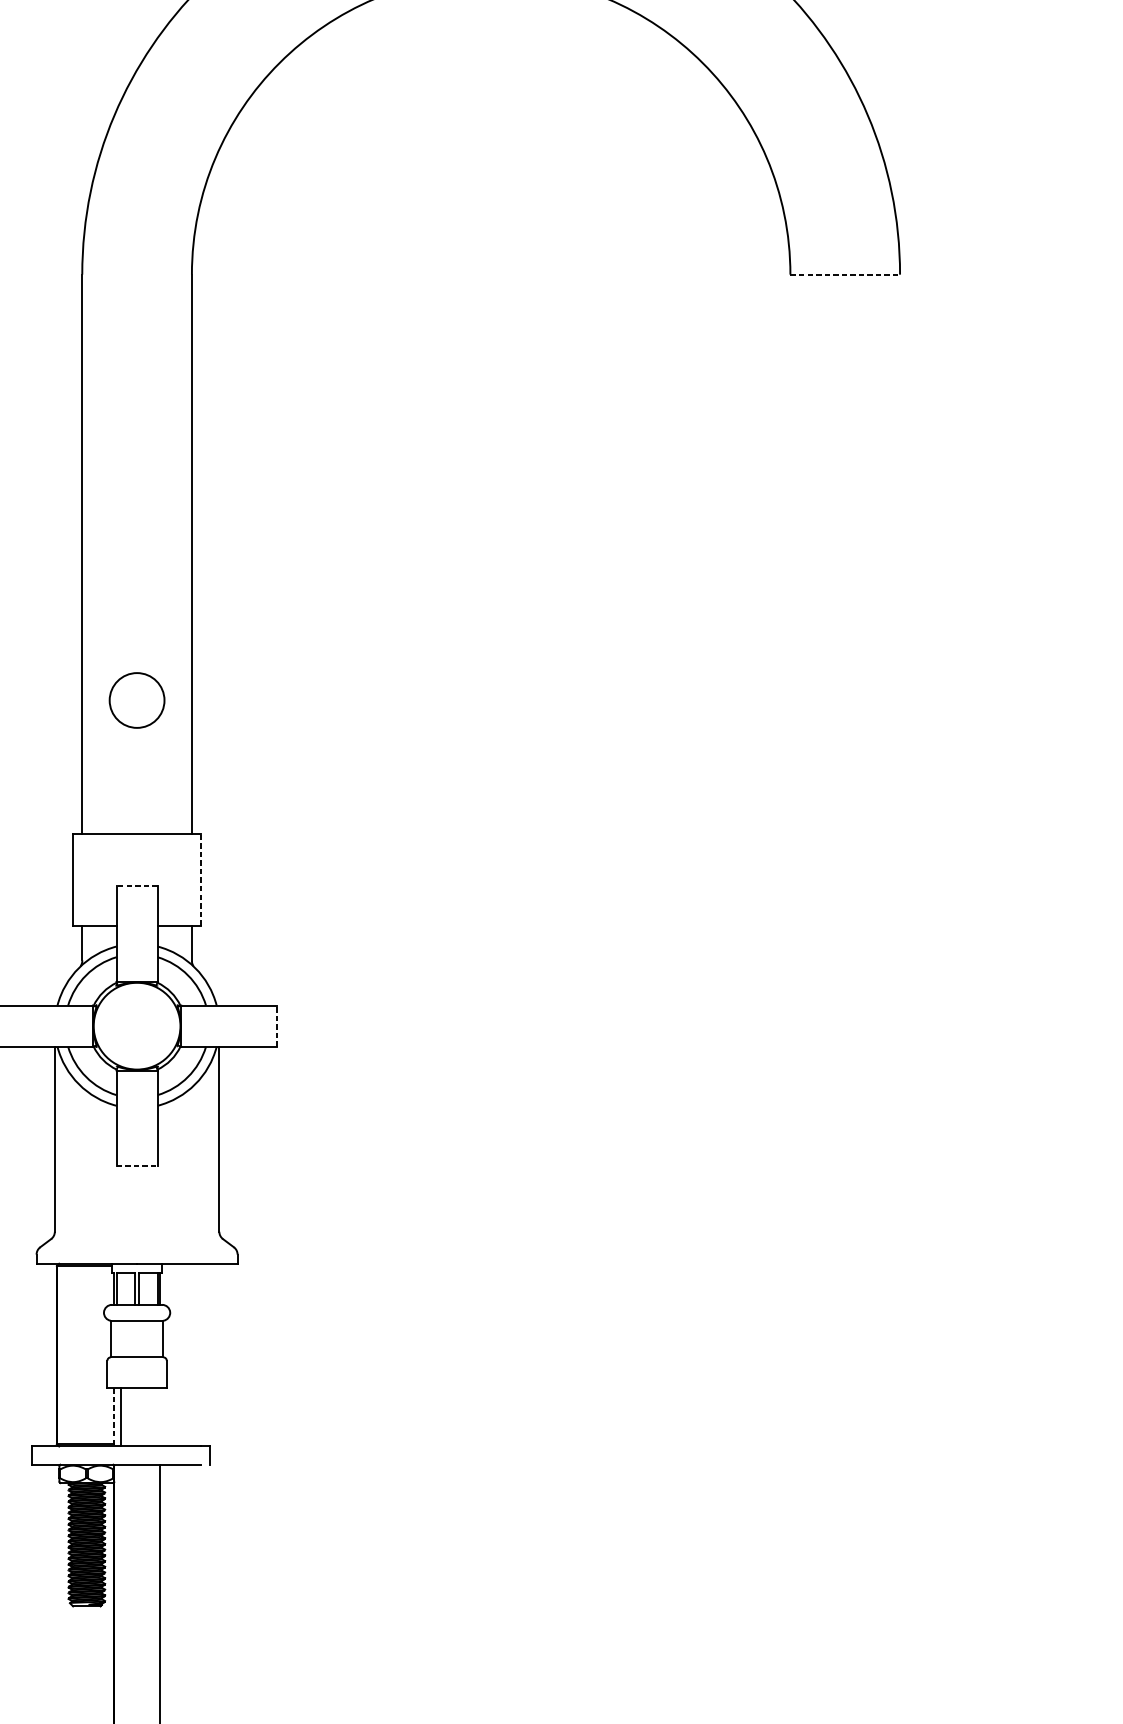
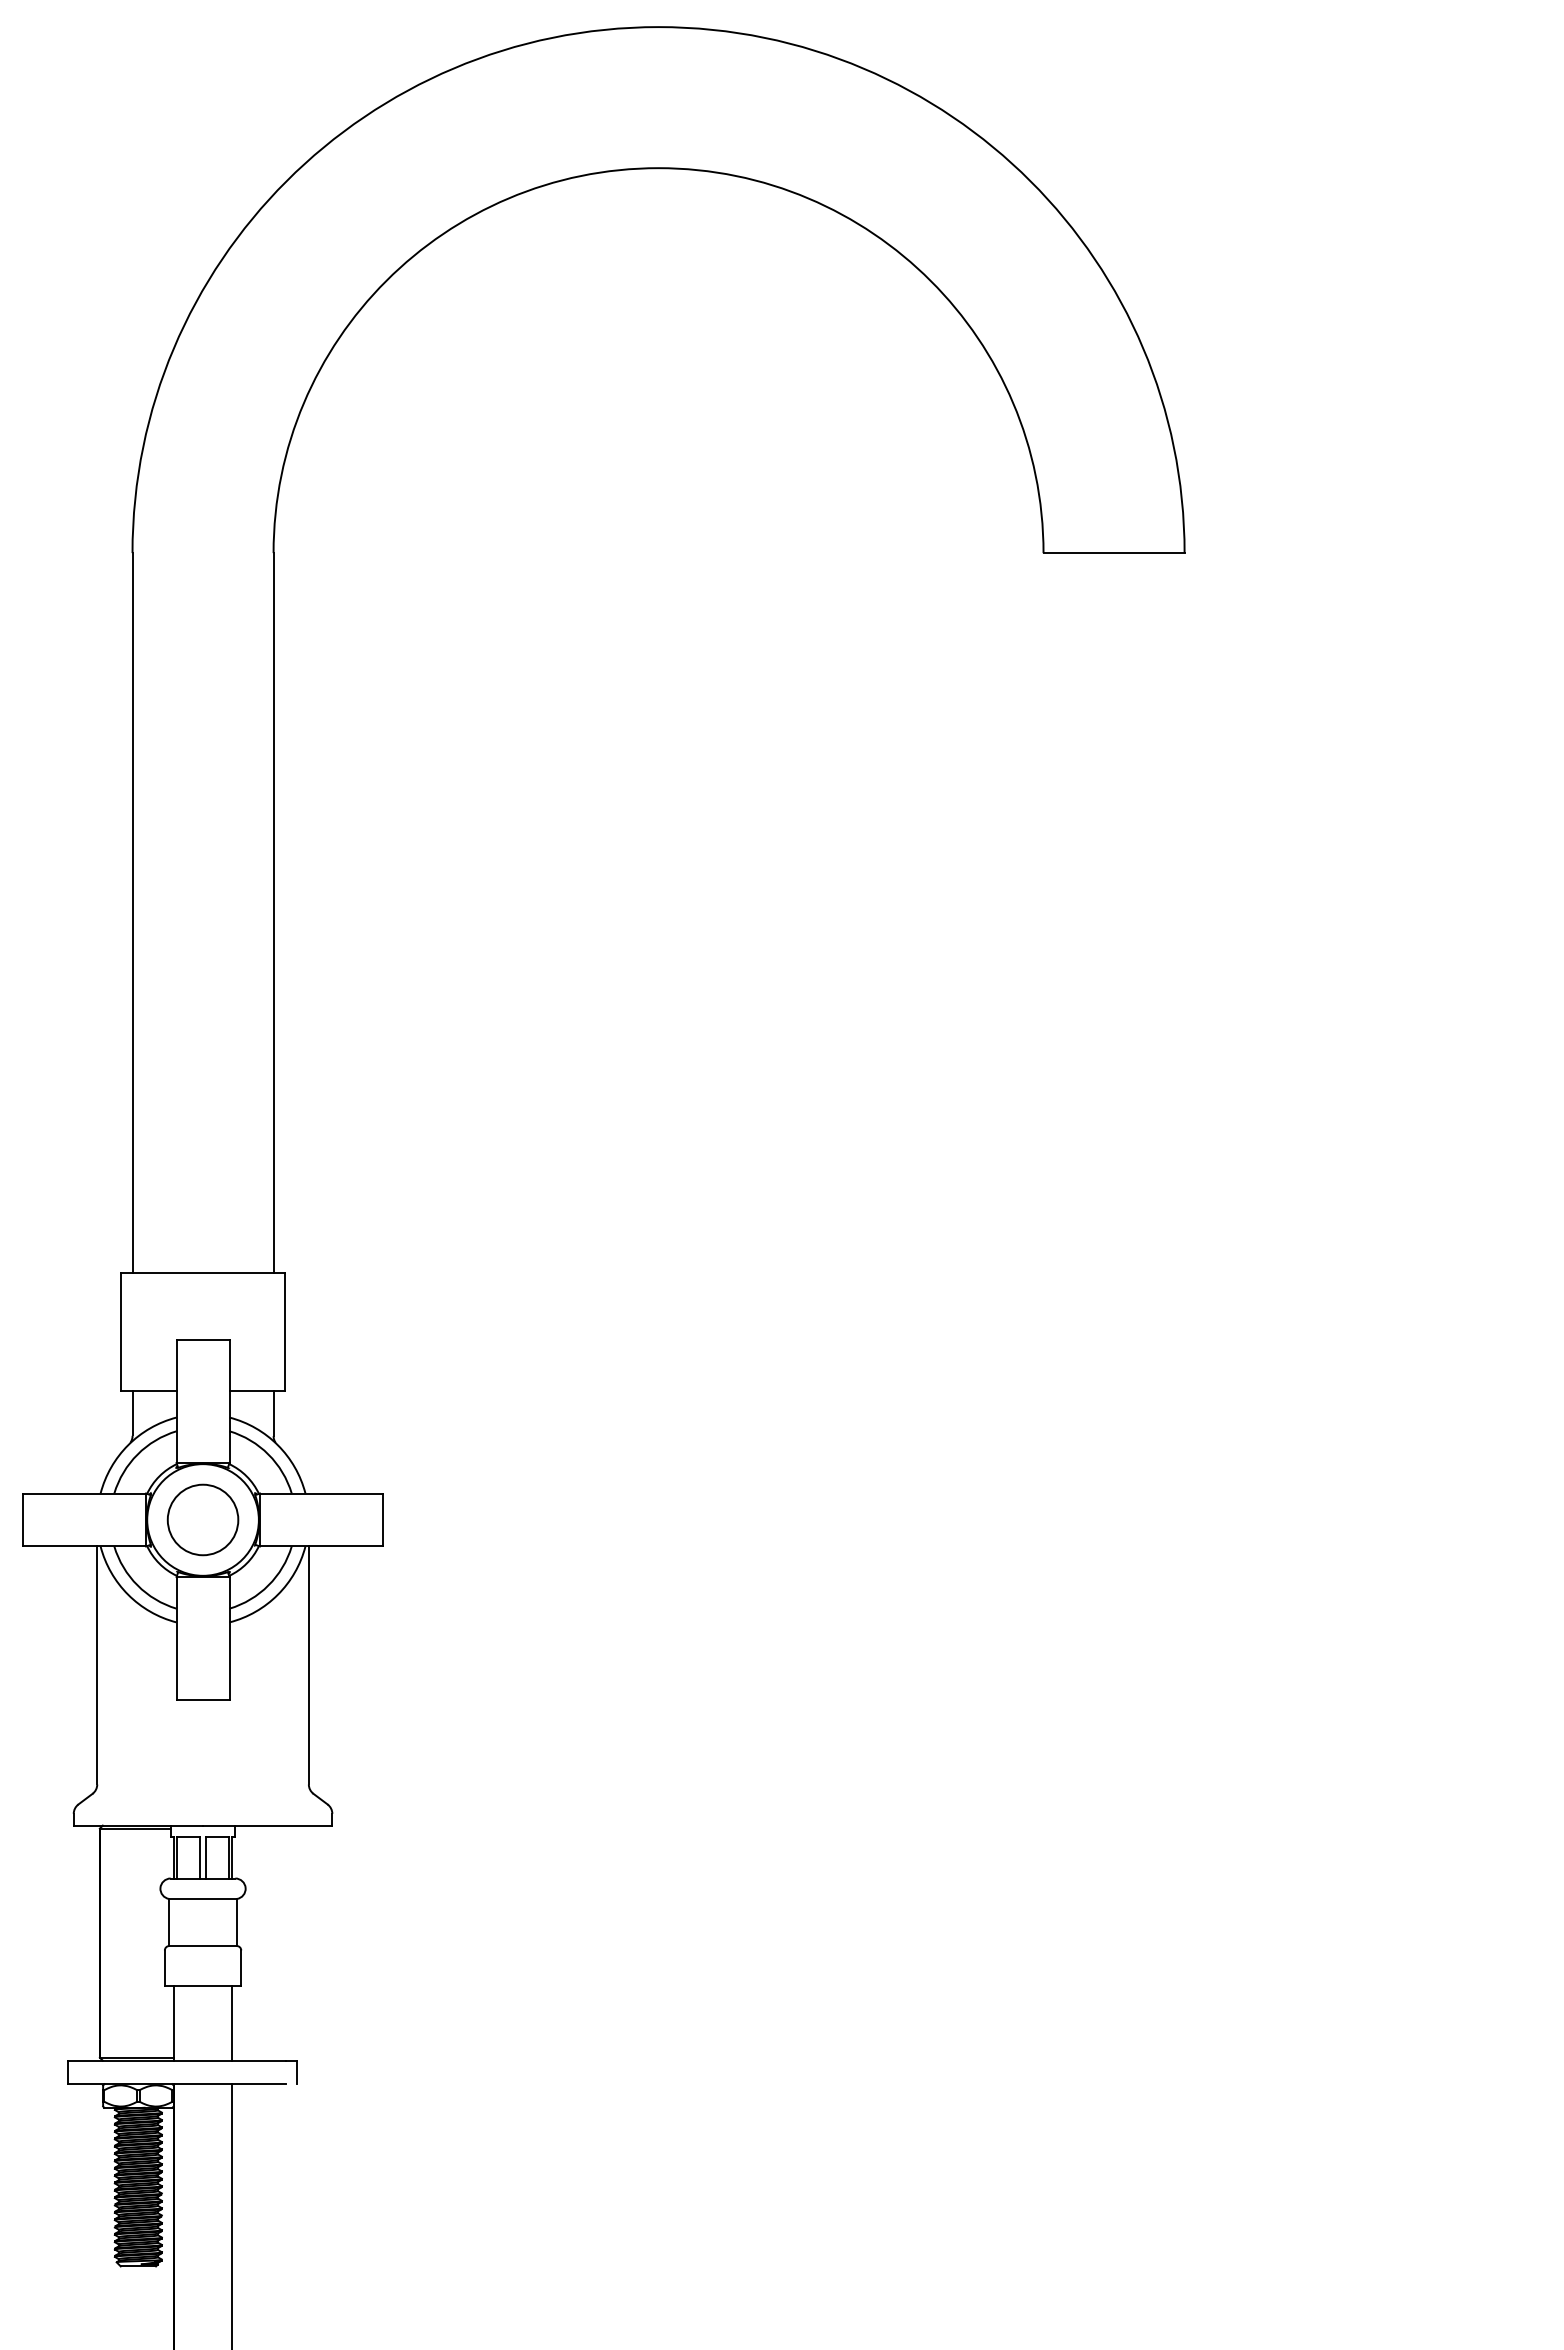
line: (845, 274) -> (1114, 553), dashed -> solid
circle: (136, 700) -> (202, 1519), moved
line: (201, 879) -> (285, 1331), dashed -> solid
line: (136, 885) -> (202, 1339), dashed -> solid
line: (277, 1025) -> (383, 1519), dashed -> solid
line: (137, 1166) -> (203, 1700), dashed -> solid
line: (121, 1416) -> (232, 2022), moved
line: (114, 1417) -> (173, 2023), dashed -> solid

